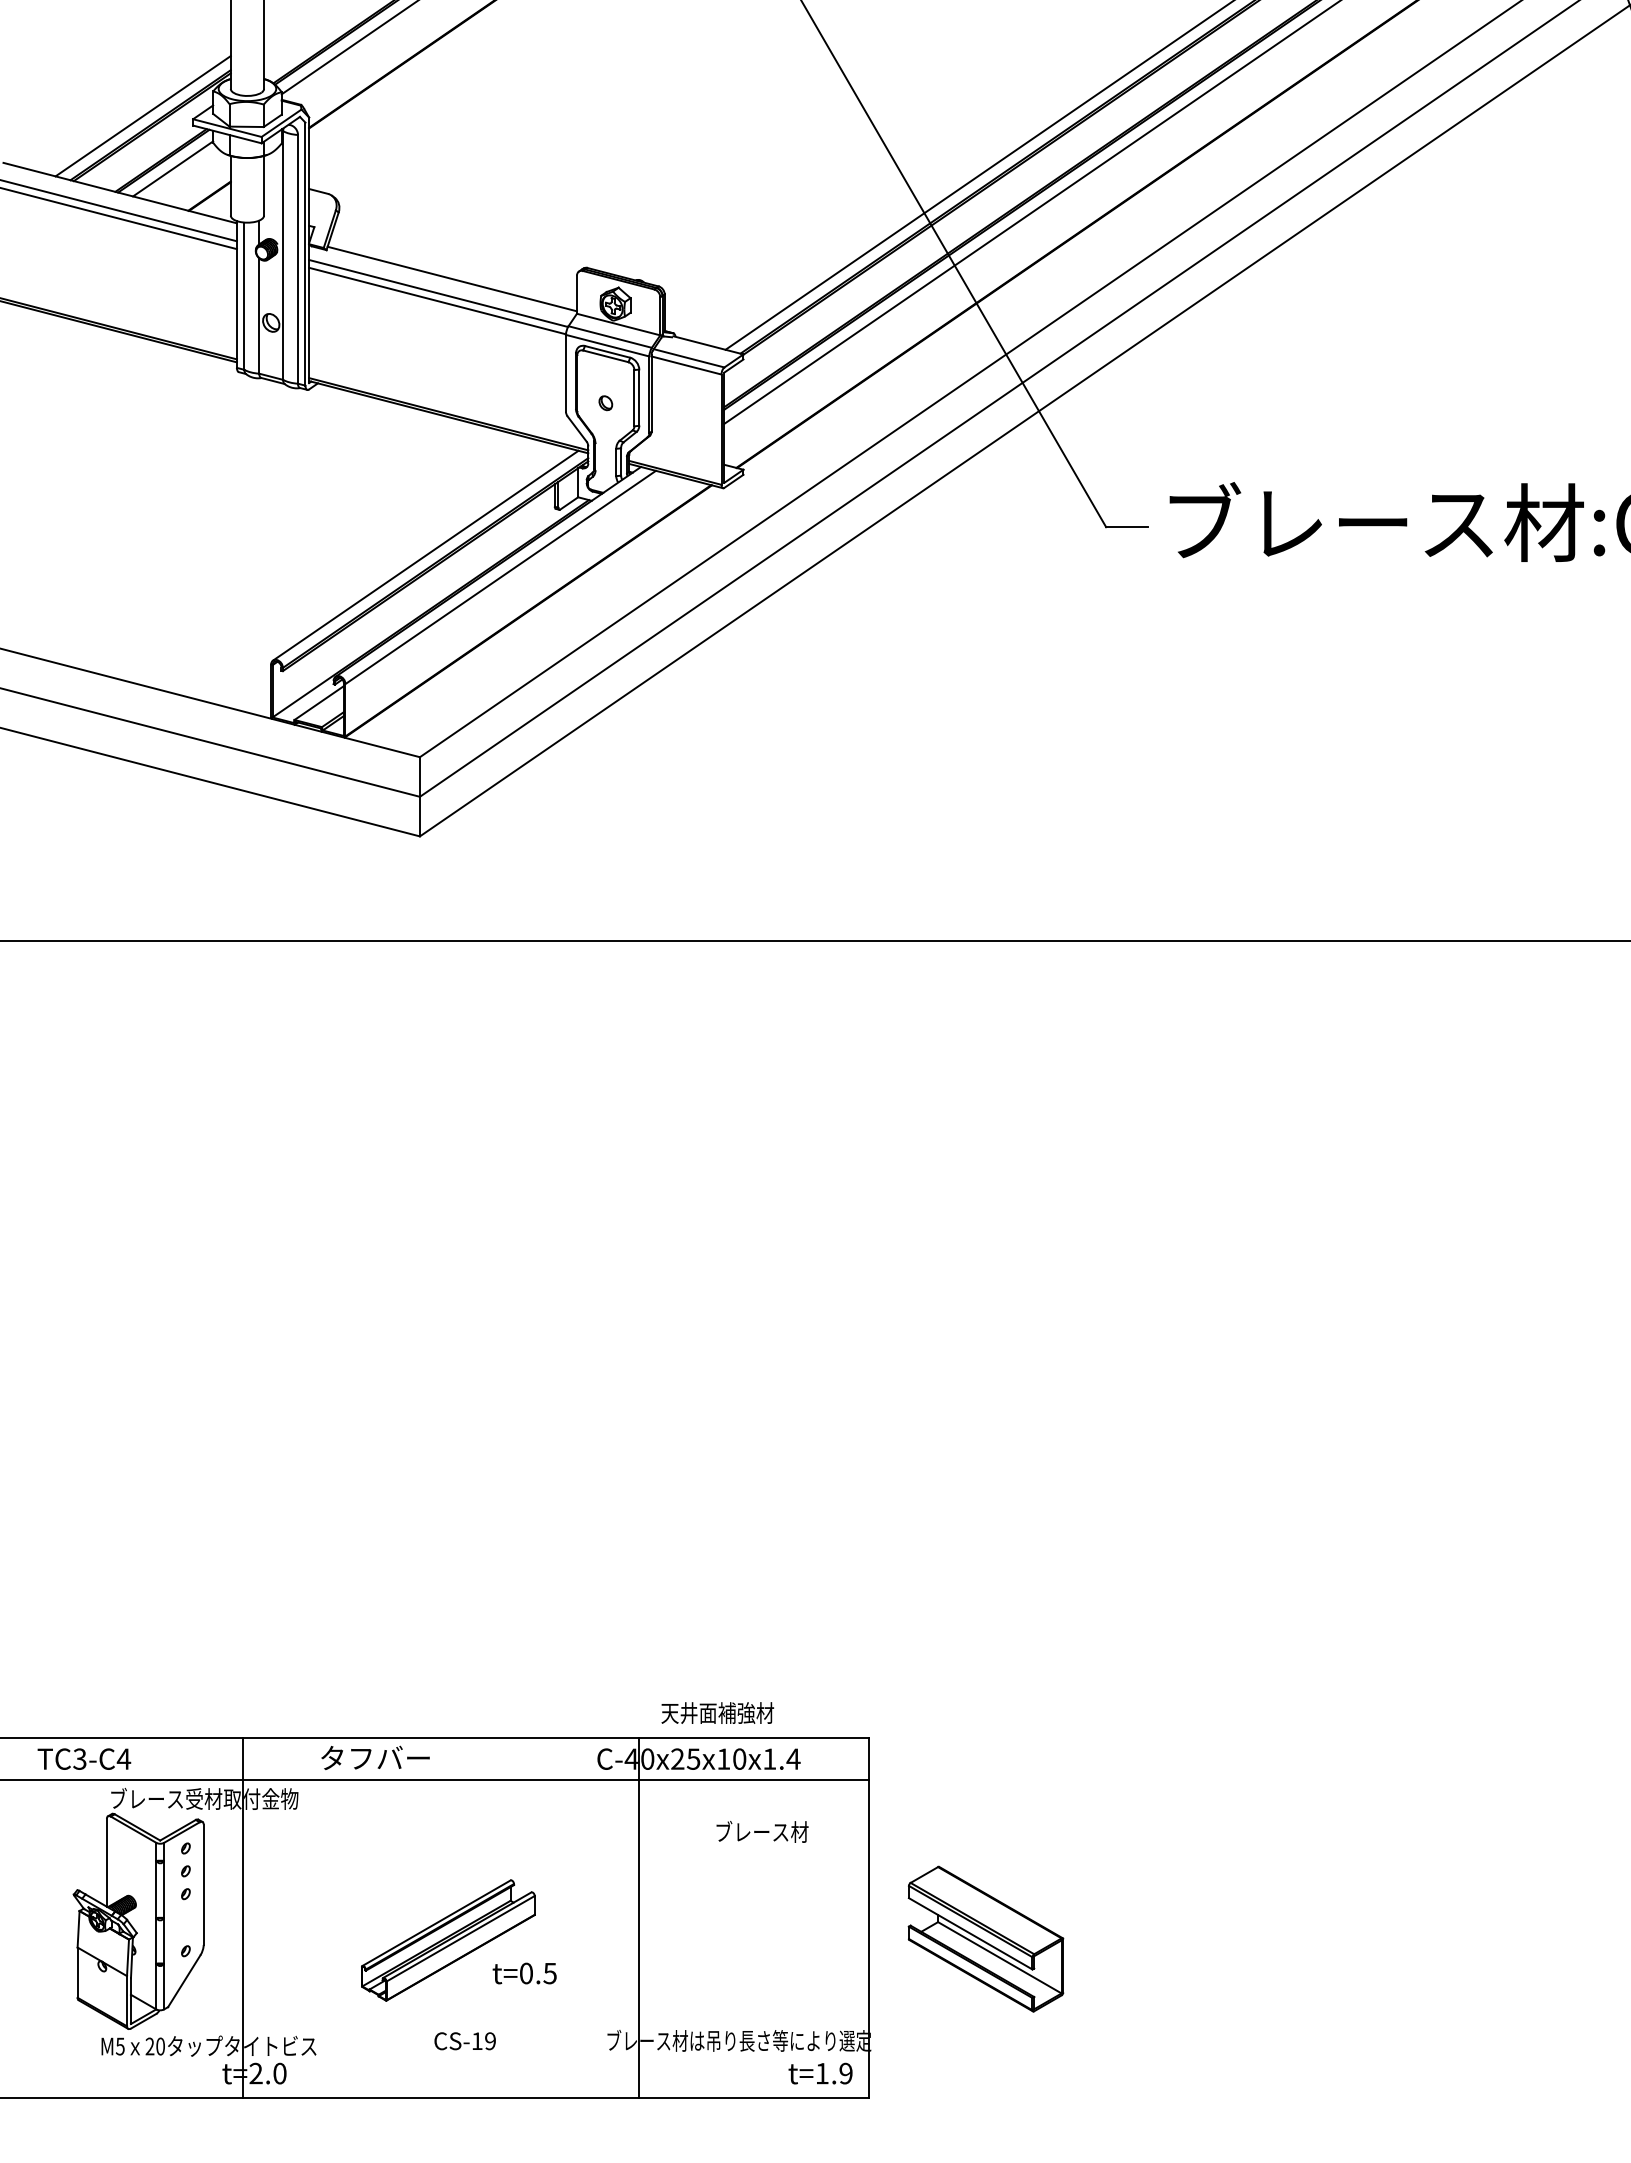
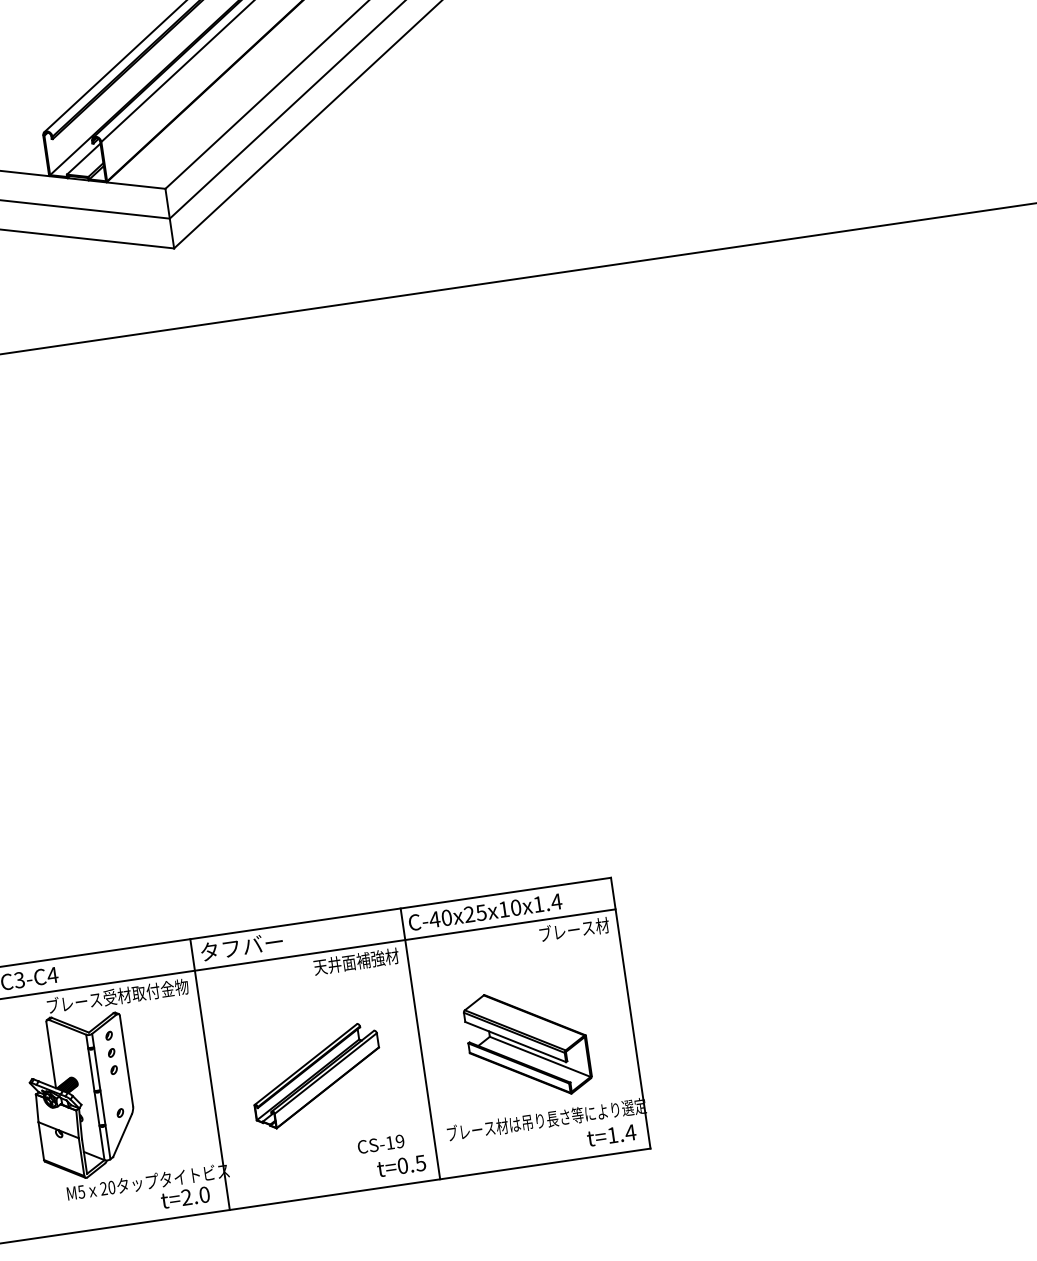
text: (717, 1712) -> (356, 961), moved
text: (762, 1831) -> (574, 929), moved
line: (242, 1918) -> (209, 1074), moved
line: (639, 1918) -> (420, 1044), moved
part: (985, 1938) -> (527, 1043), moved
text: (524, 1973) -> (401, 1166), moved
text: (464, 2041) -> (380, 1144), moved
text: (845, 2073) -> (630, 1132), t=1.9 -> t=1.4

